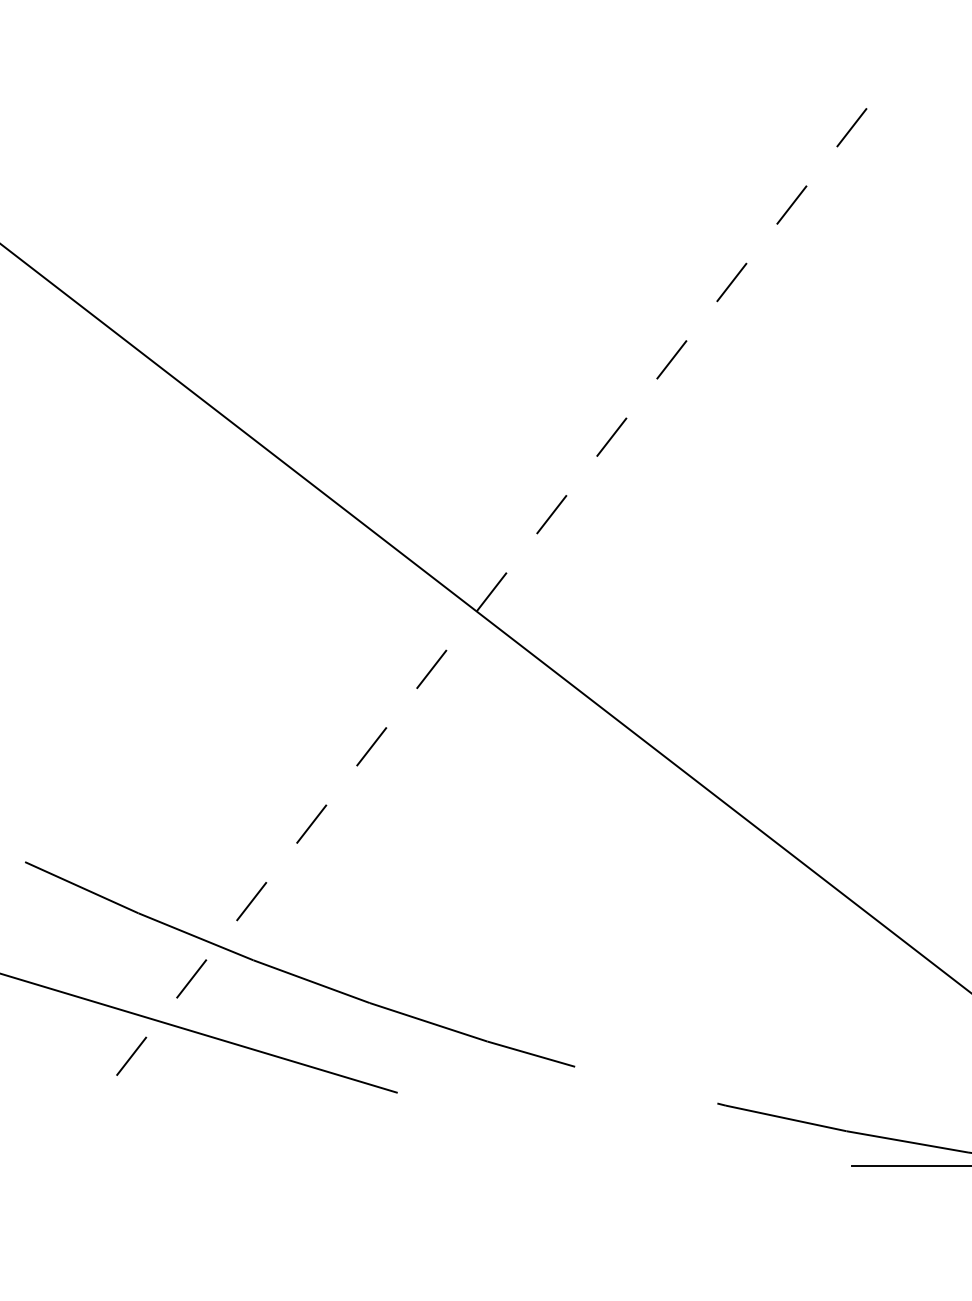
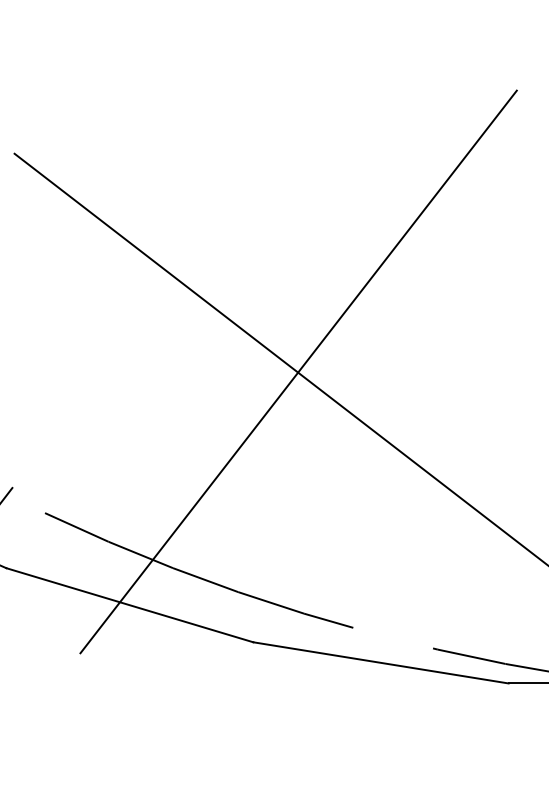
line: (477, 611) -> (298, 372), dashed -> solid
line: (623, 1128) -> (380, 662), added

